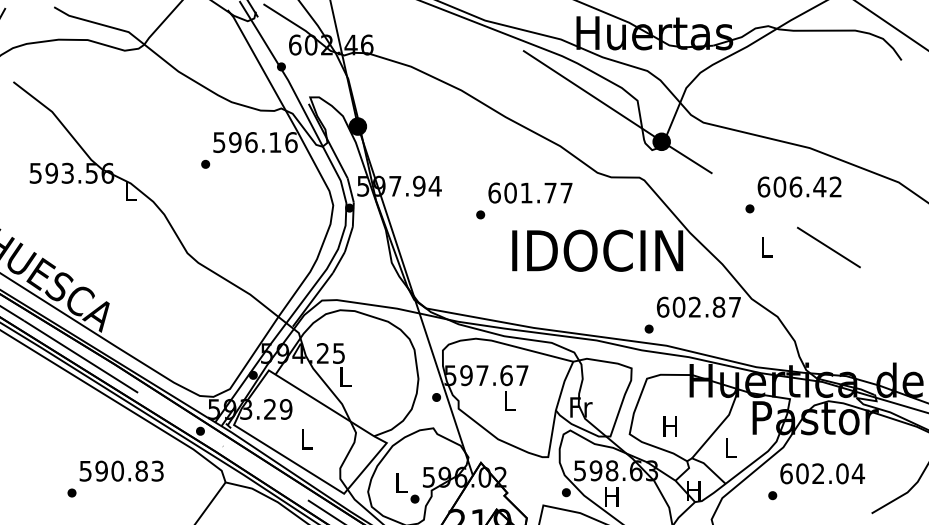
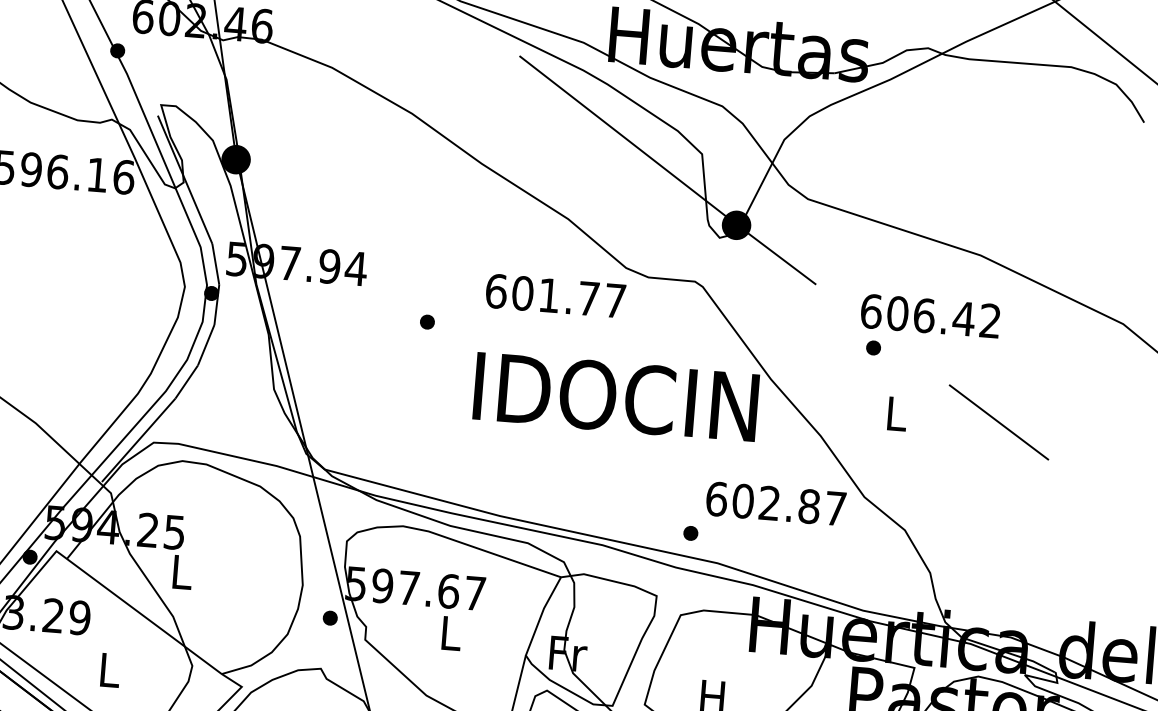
text: (799, 186) -> (930, 315), moved
text: (530, 192) -> (555, 295), moved

